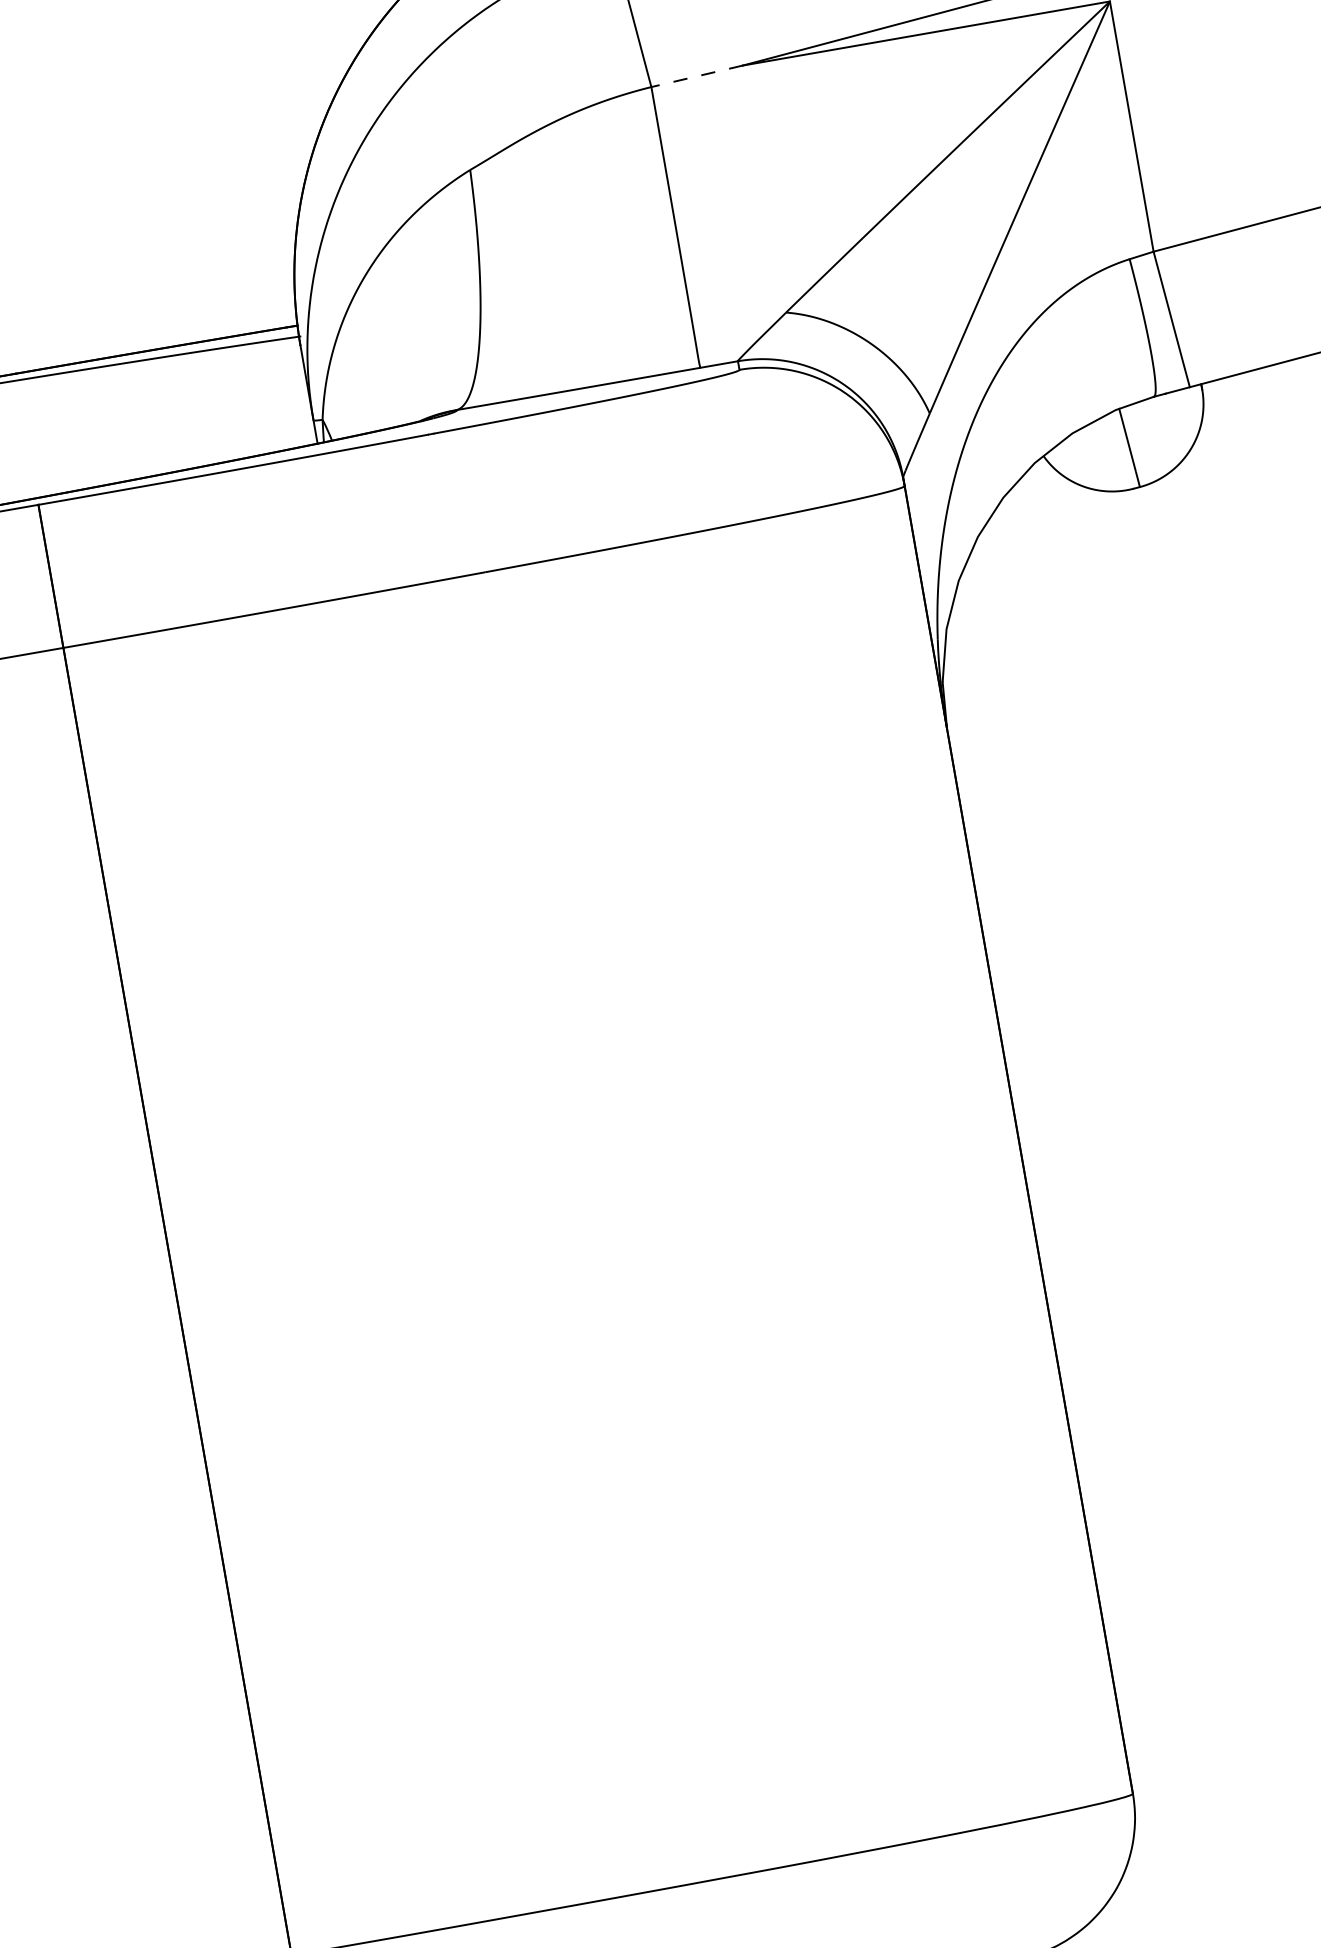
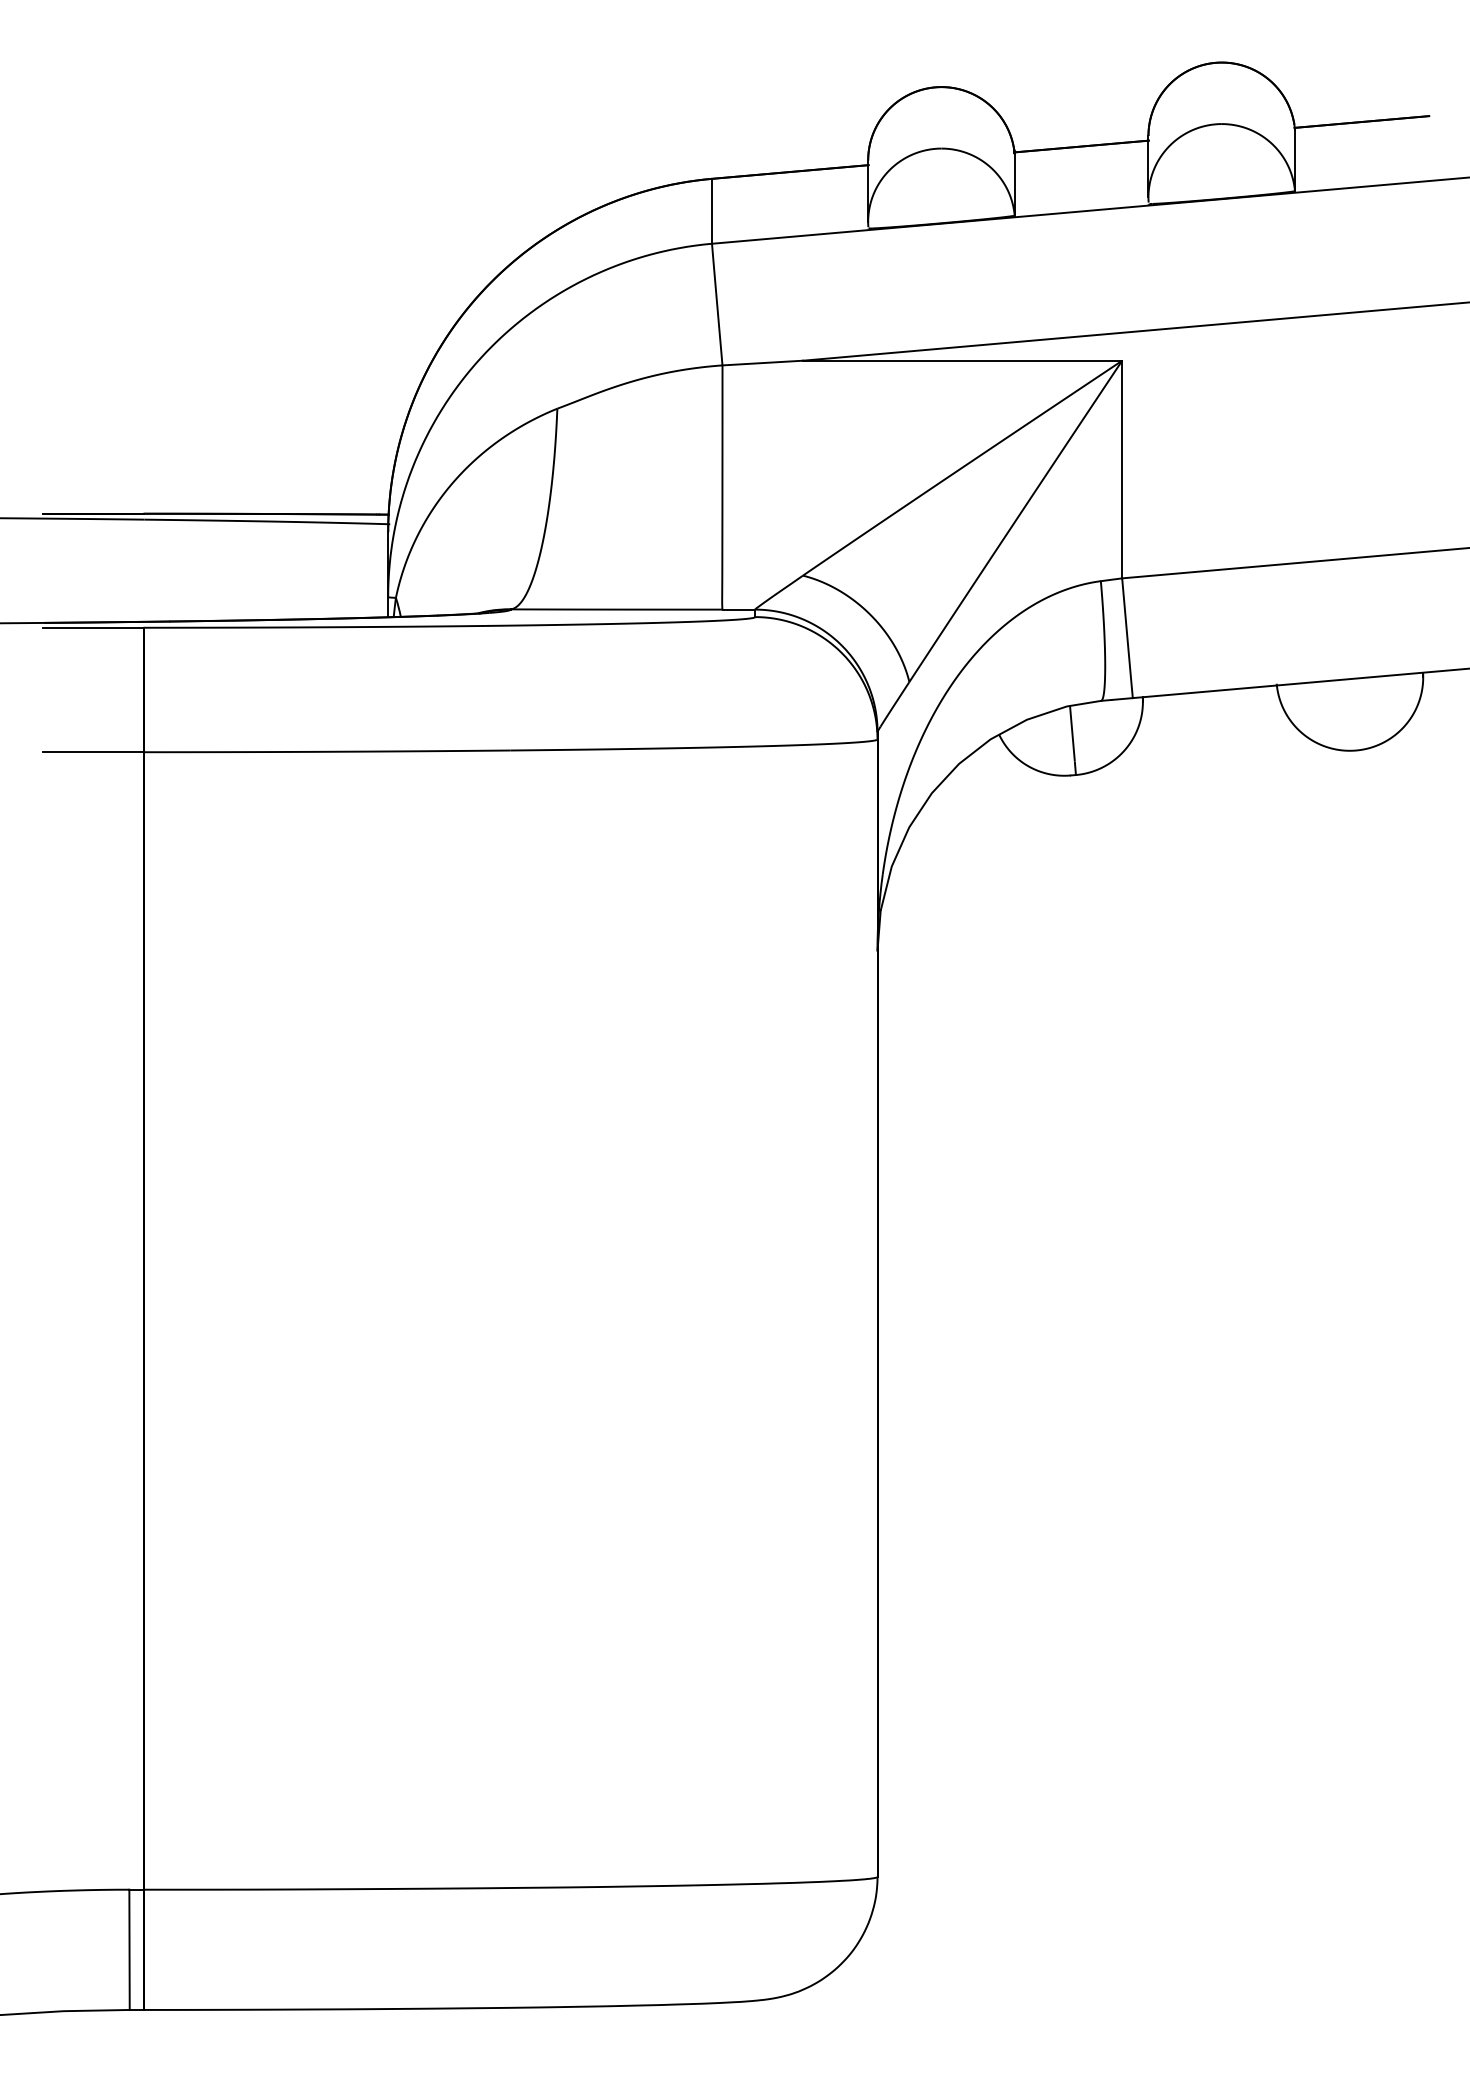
line: (696, 76) -> (762, 363), dashed -> solid

